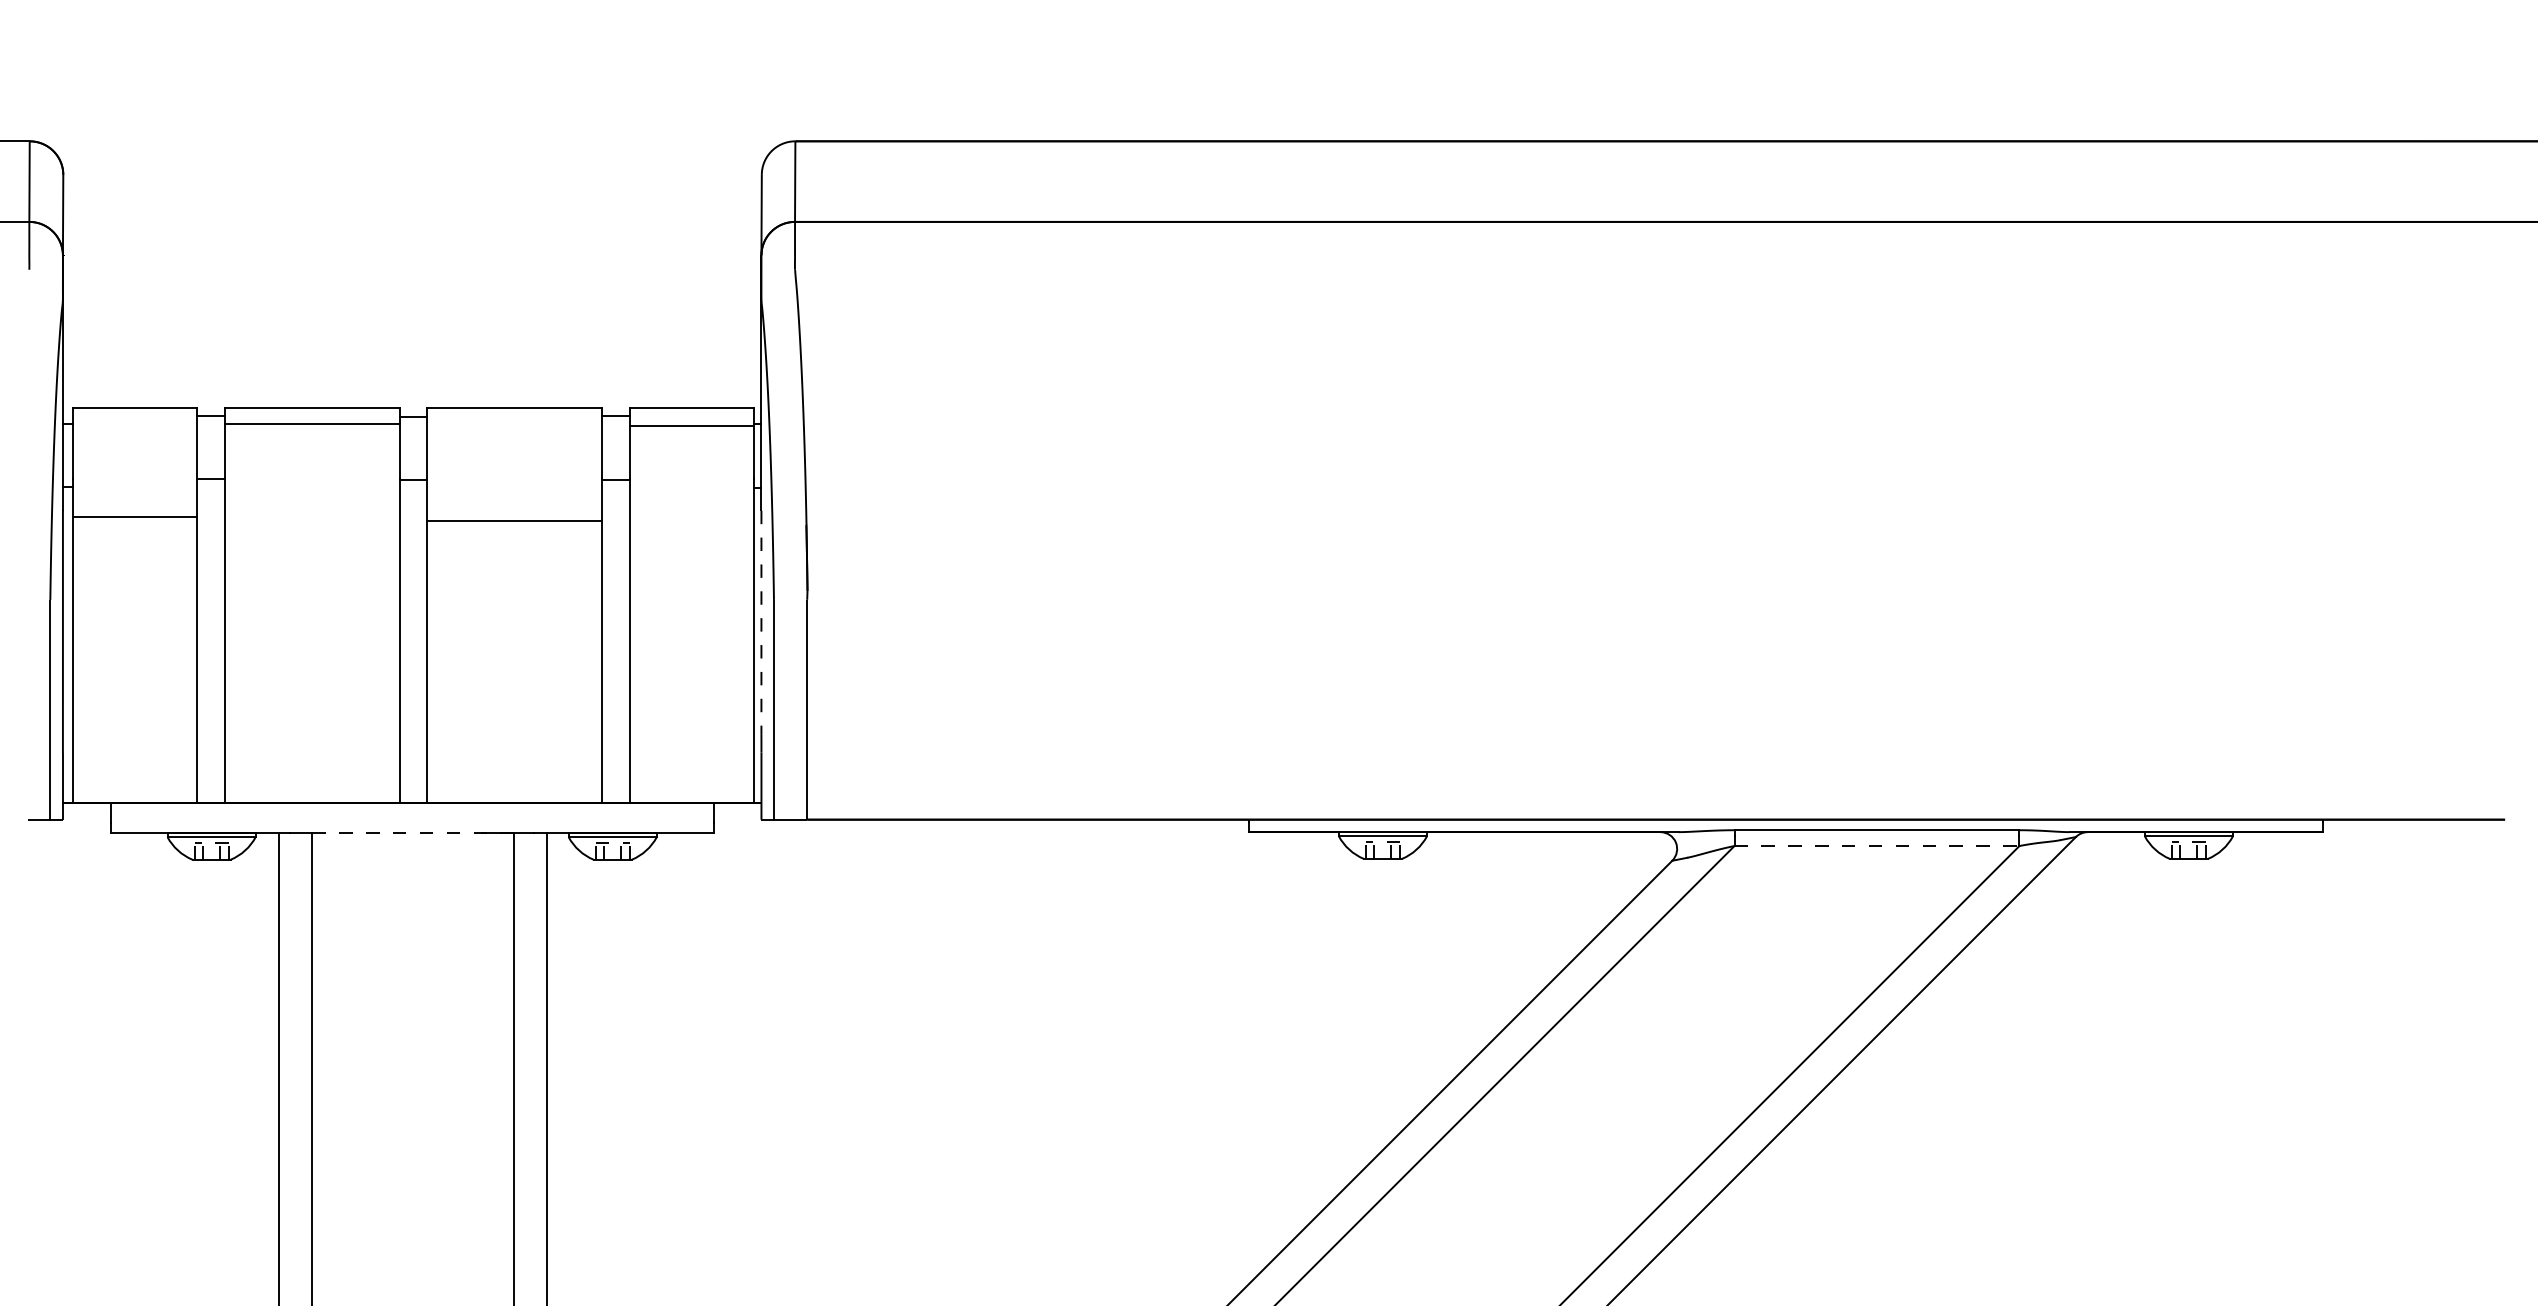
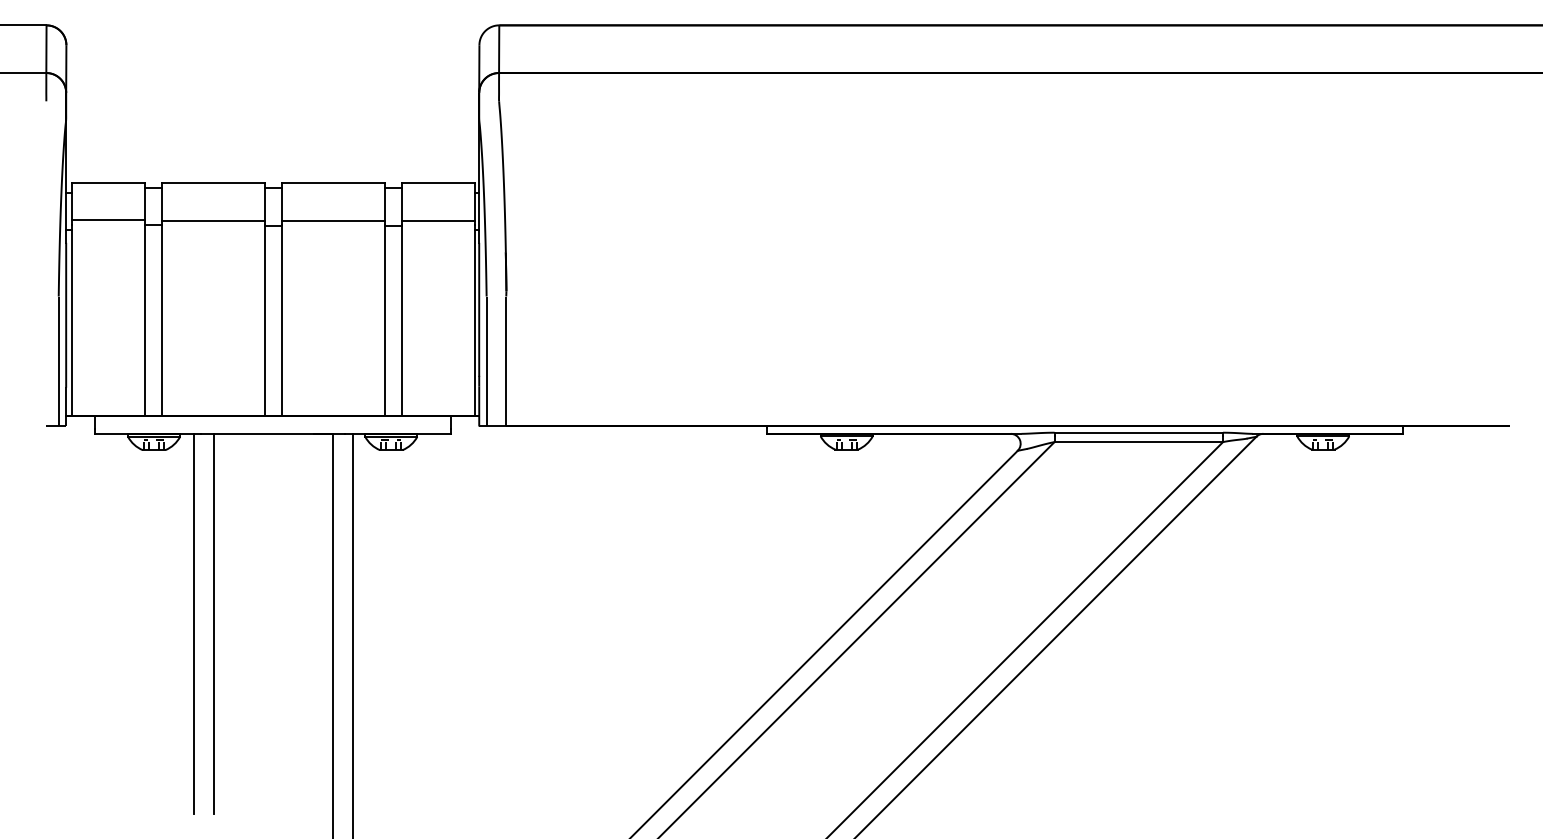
line: (312, 423) -> (213, 220), moved
line: (690, 425) -> (437, 220), moved
line: (134, 516) -> (108, 220), moved
line: (513, 520) -> (332, 220), moved
line: (761, 623) -> (479, 310), dashed -> solid
line: (413, 833) -> (273, 434), dashed -> solid
line: (1878, 846) -> (1139, 442), dashed -> solid

